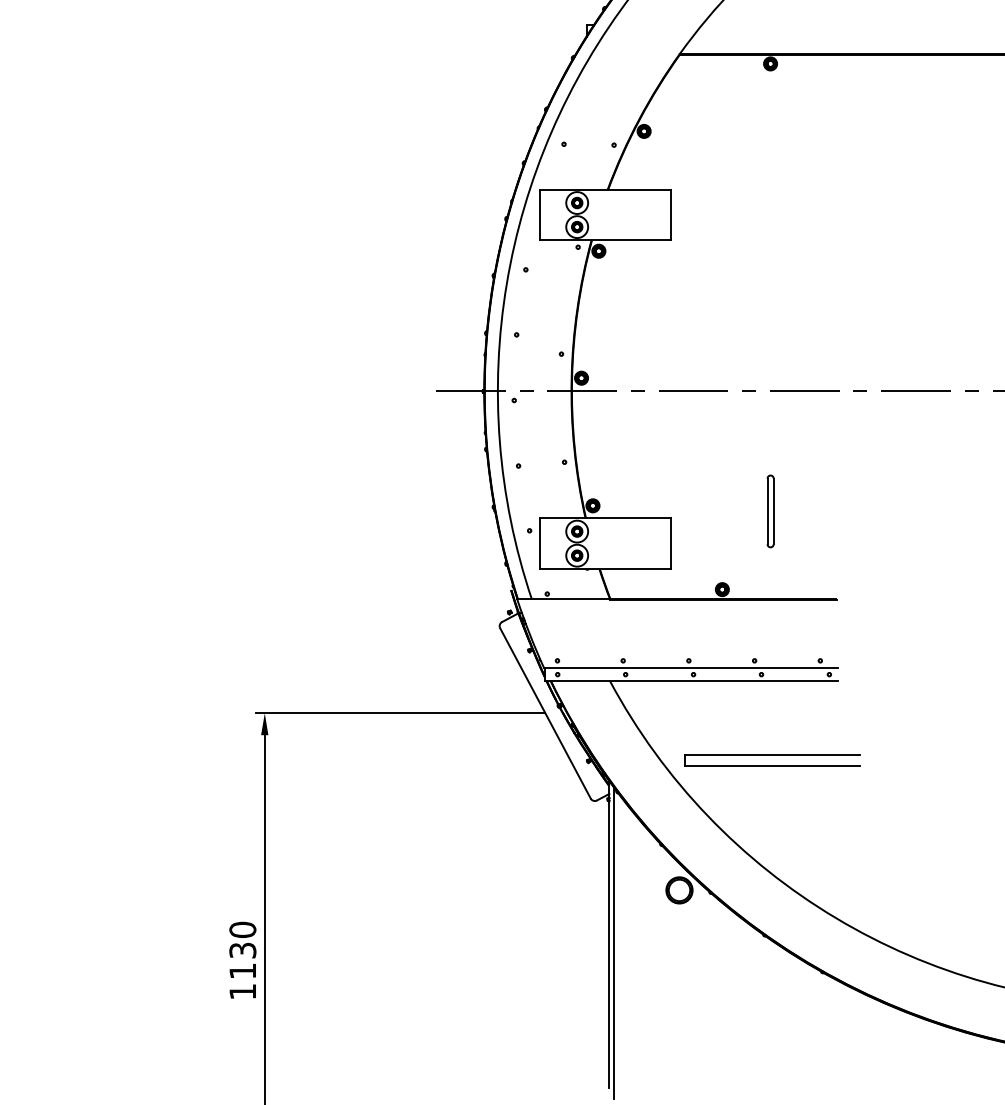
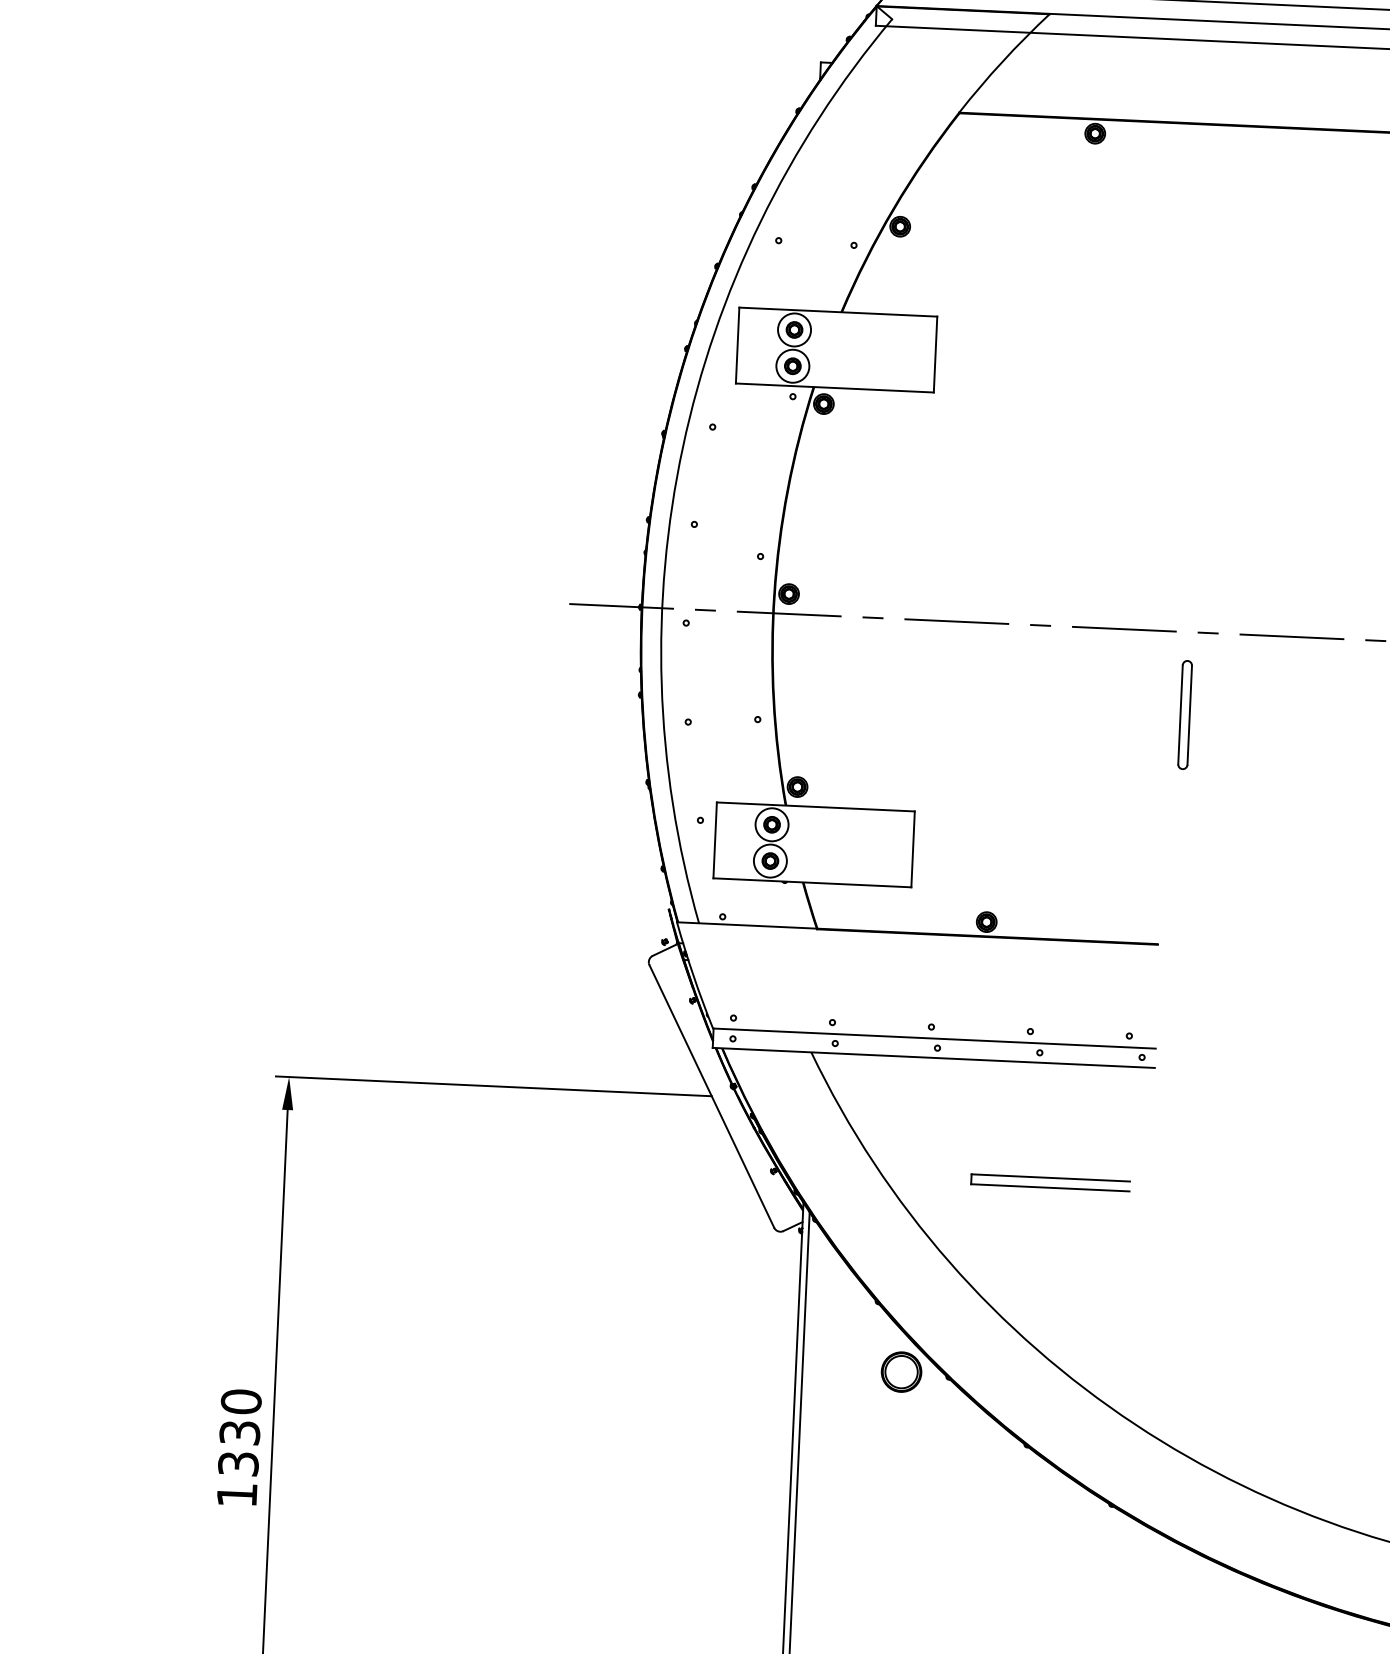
part: (770, 511) -> (1184, 715), moved
part: (772, 760) -> (1050, 1182), size x0.6
text: (242, 970) -> (238, 1462), 1130 -> 1330

